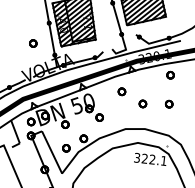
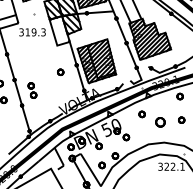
part: (33, 42) -> (60, 71), moved
part: (141, 103) -> (159, 122), size x1.6

